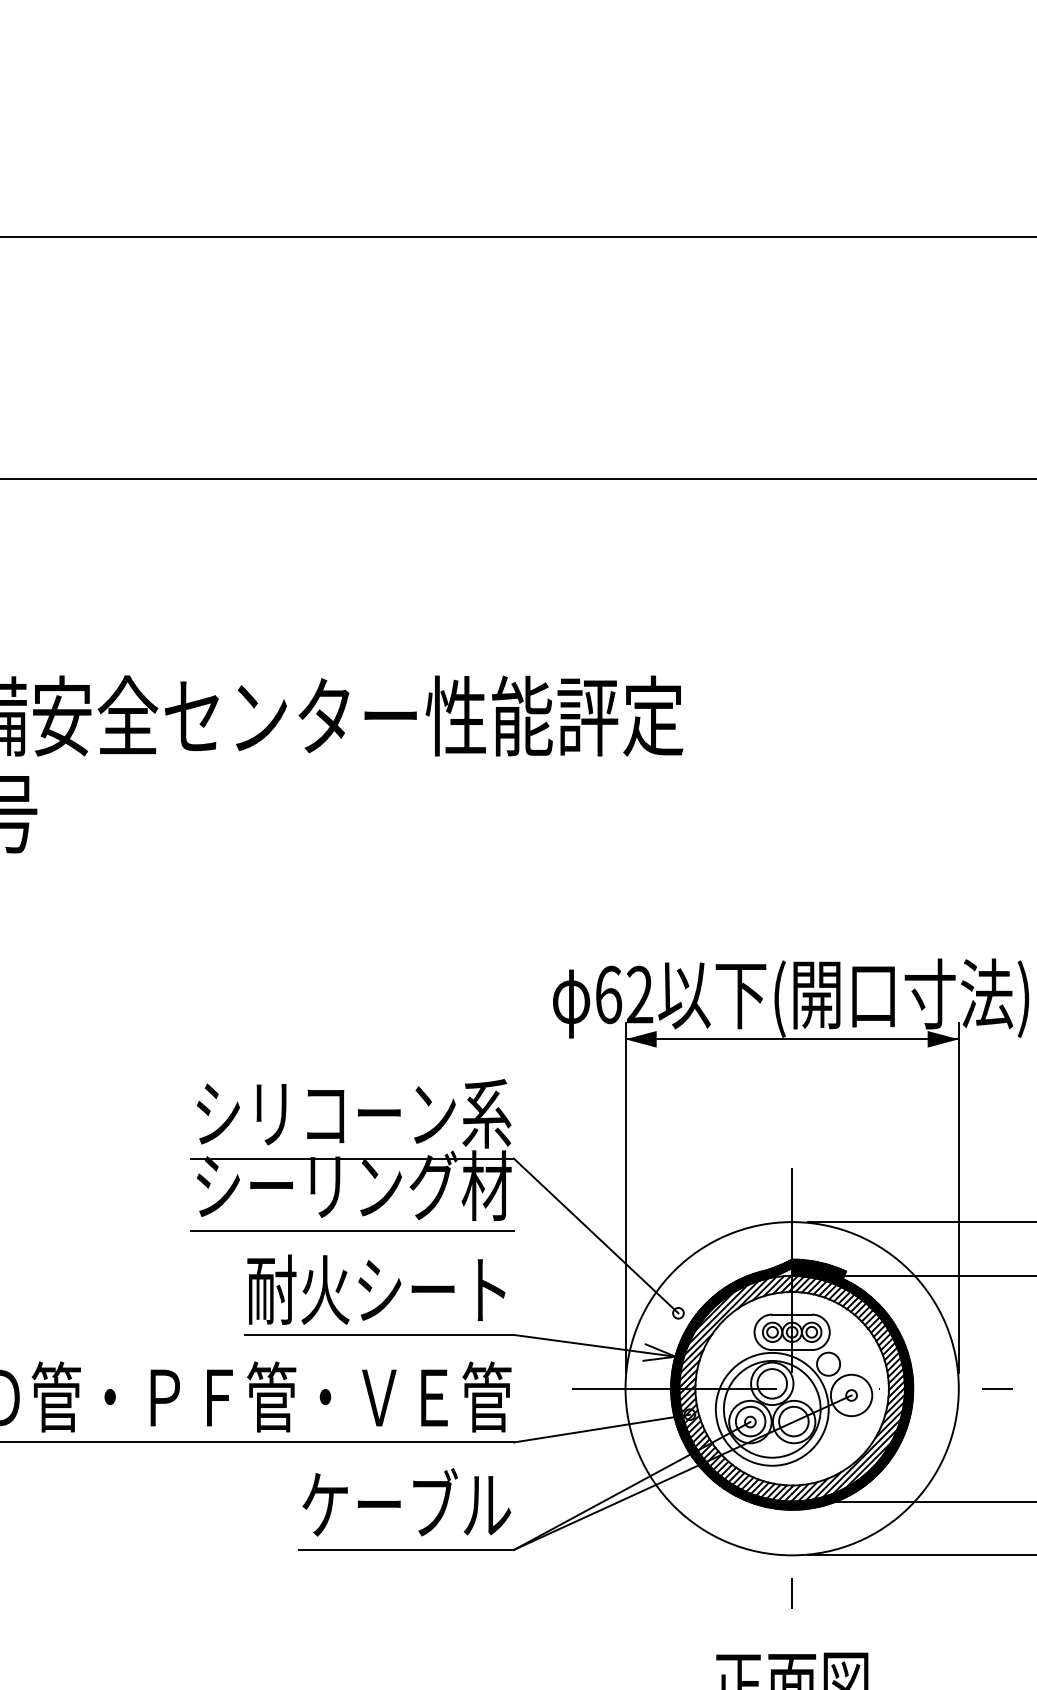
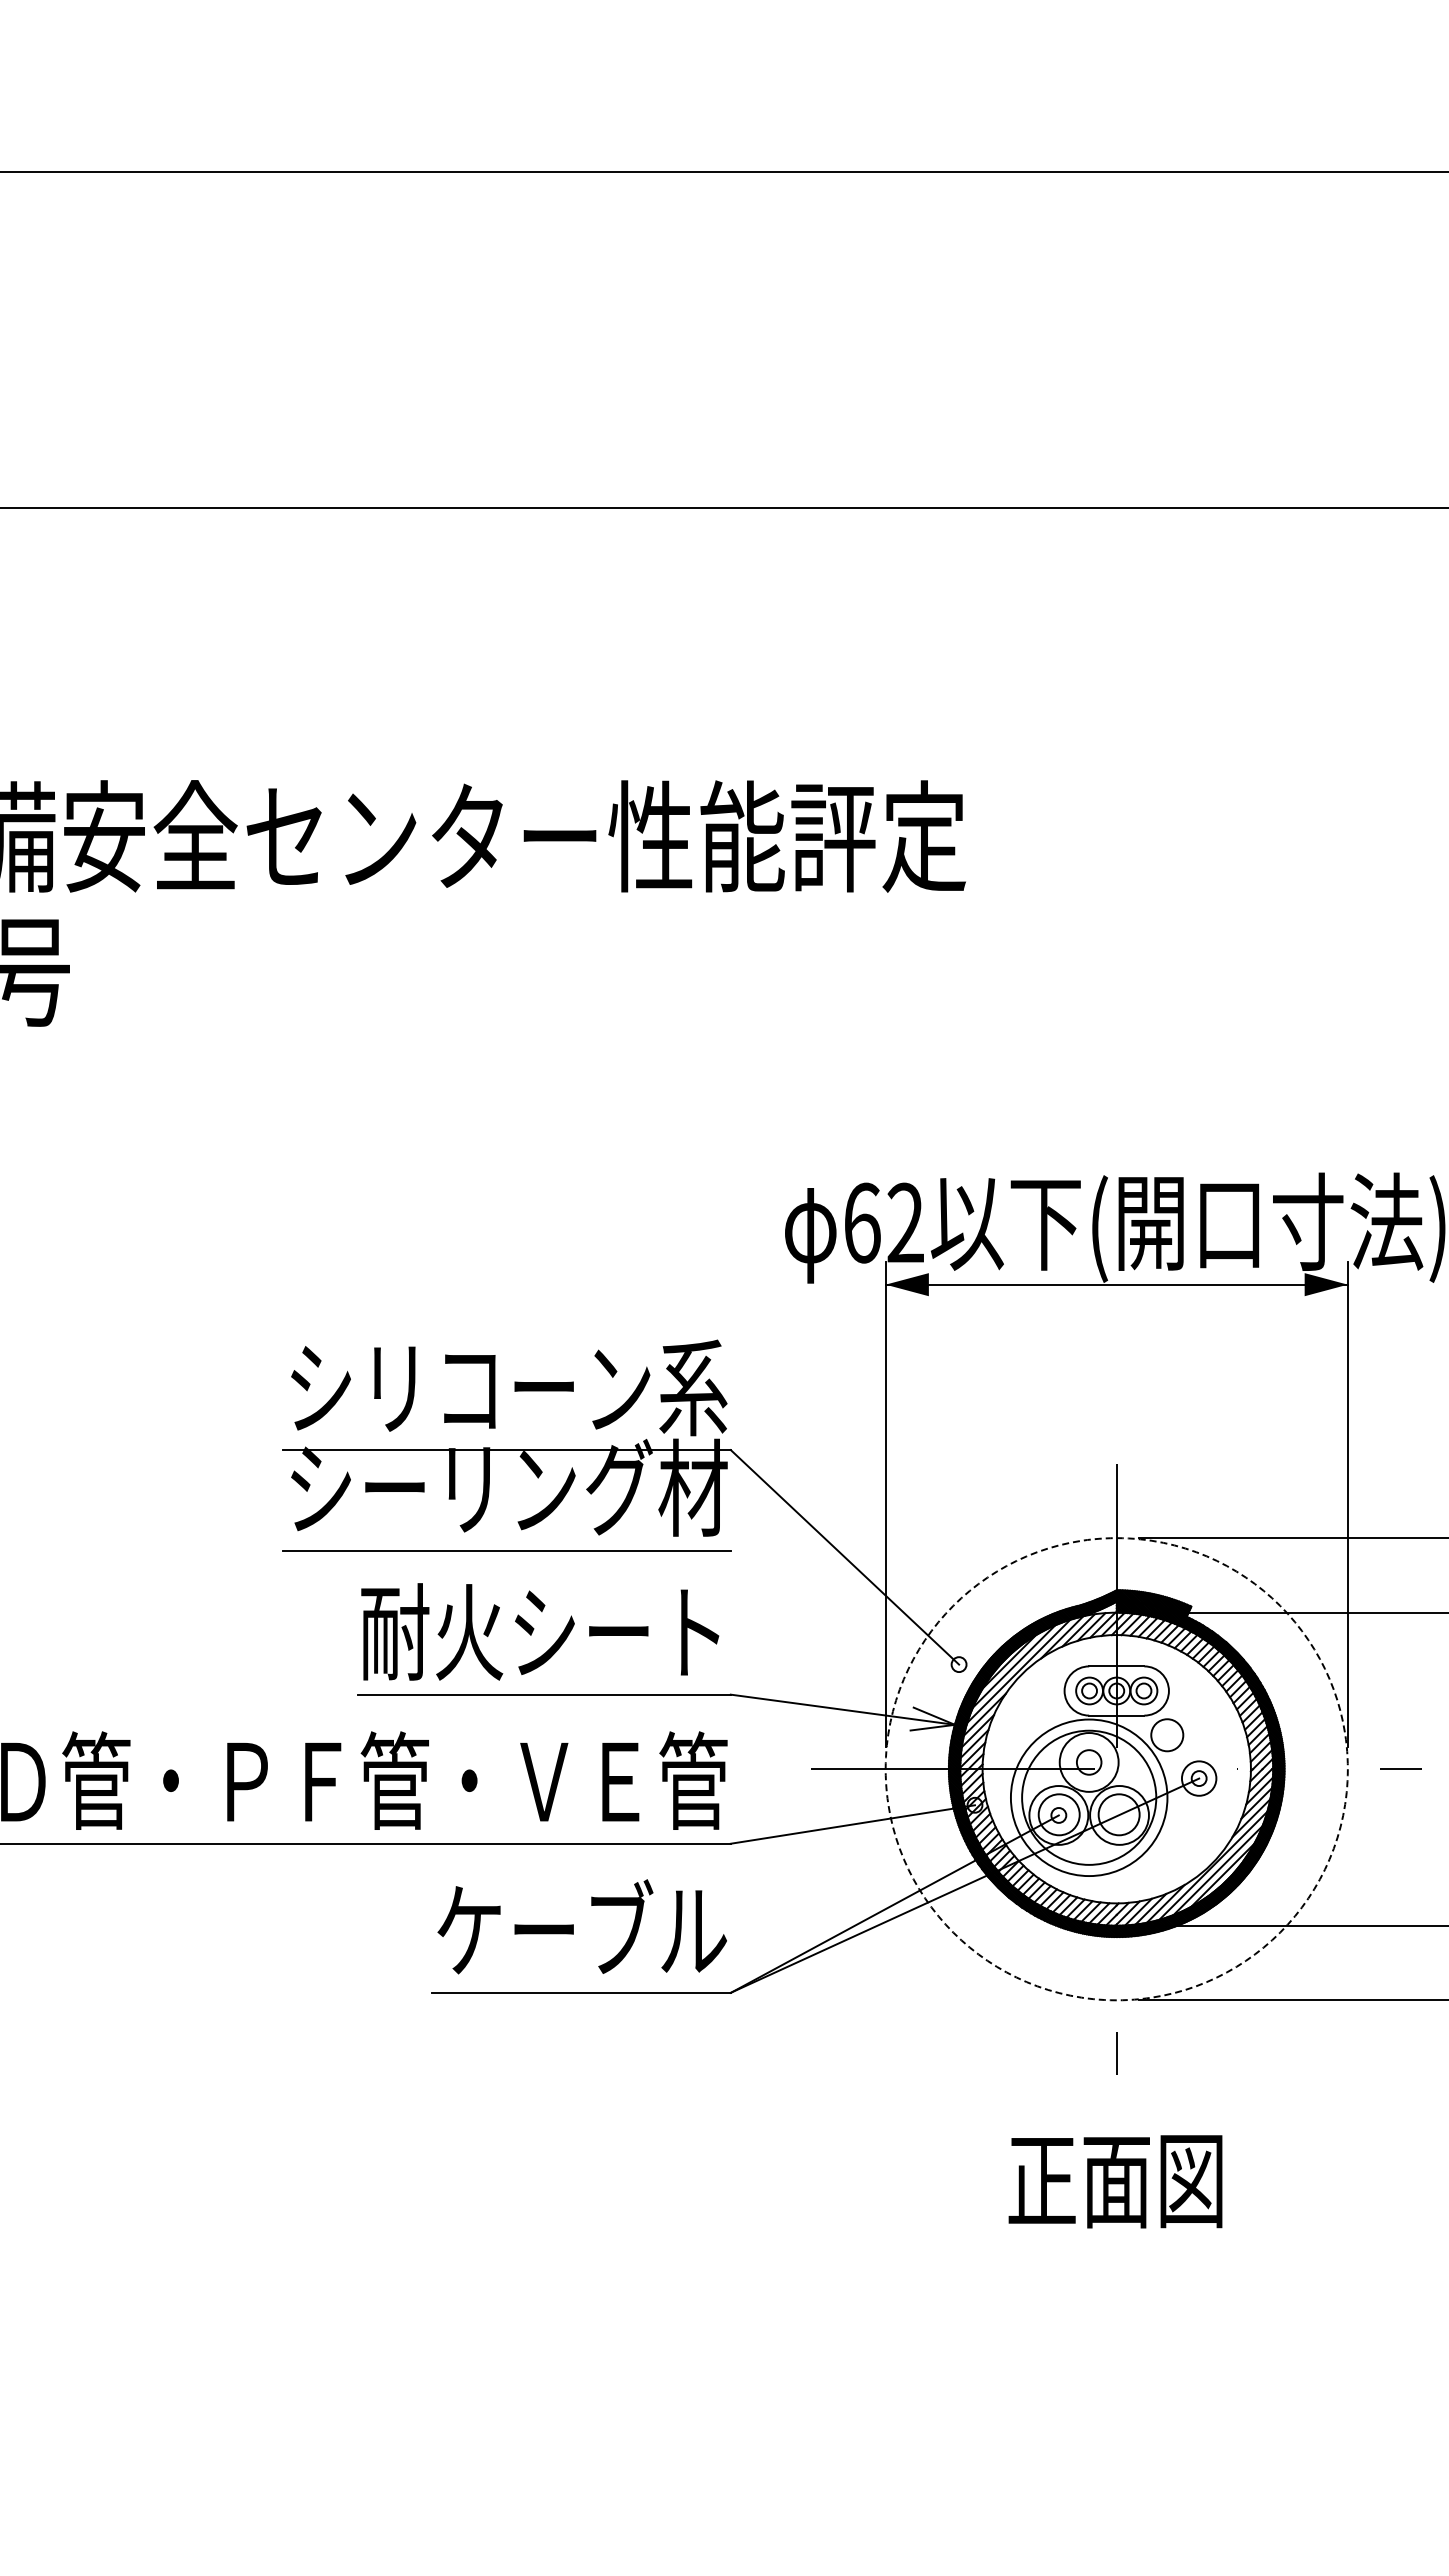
circle: (771, 1383) -> (1088, 1761), size x0.6
circle: (791, 1388) -> (1116, 1769), solid -> dashed
circle: (851, 1395) -> (1198, 1778), size x0.6

